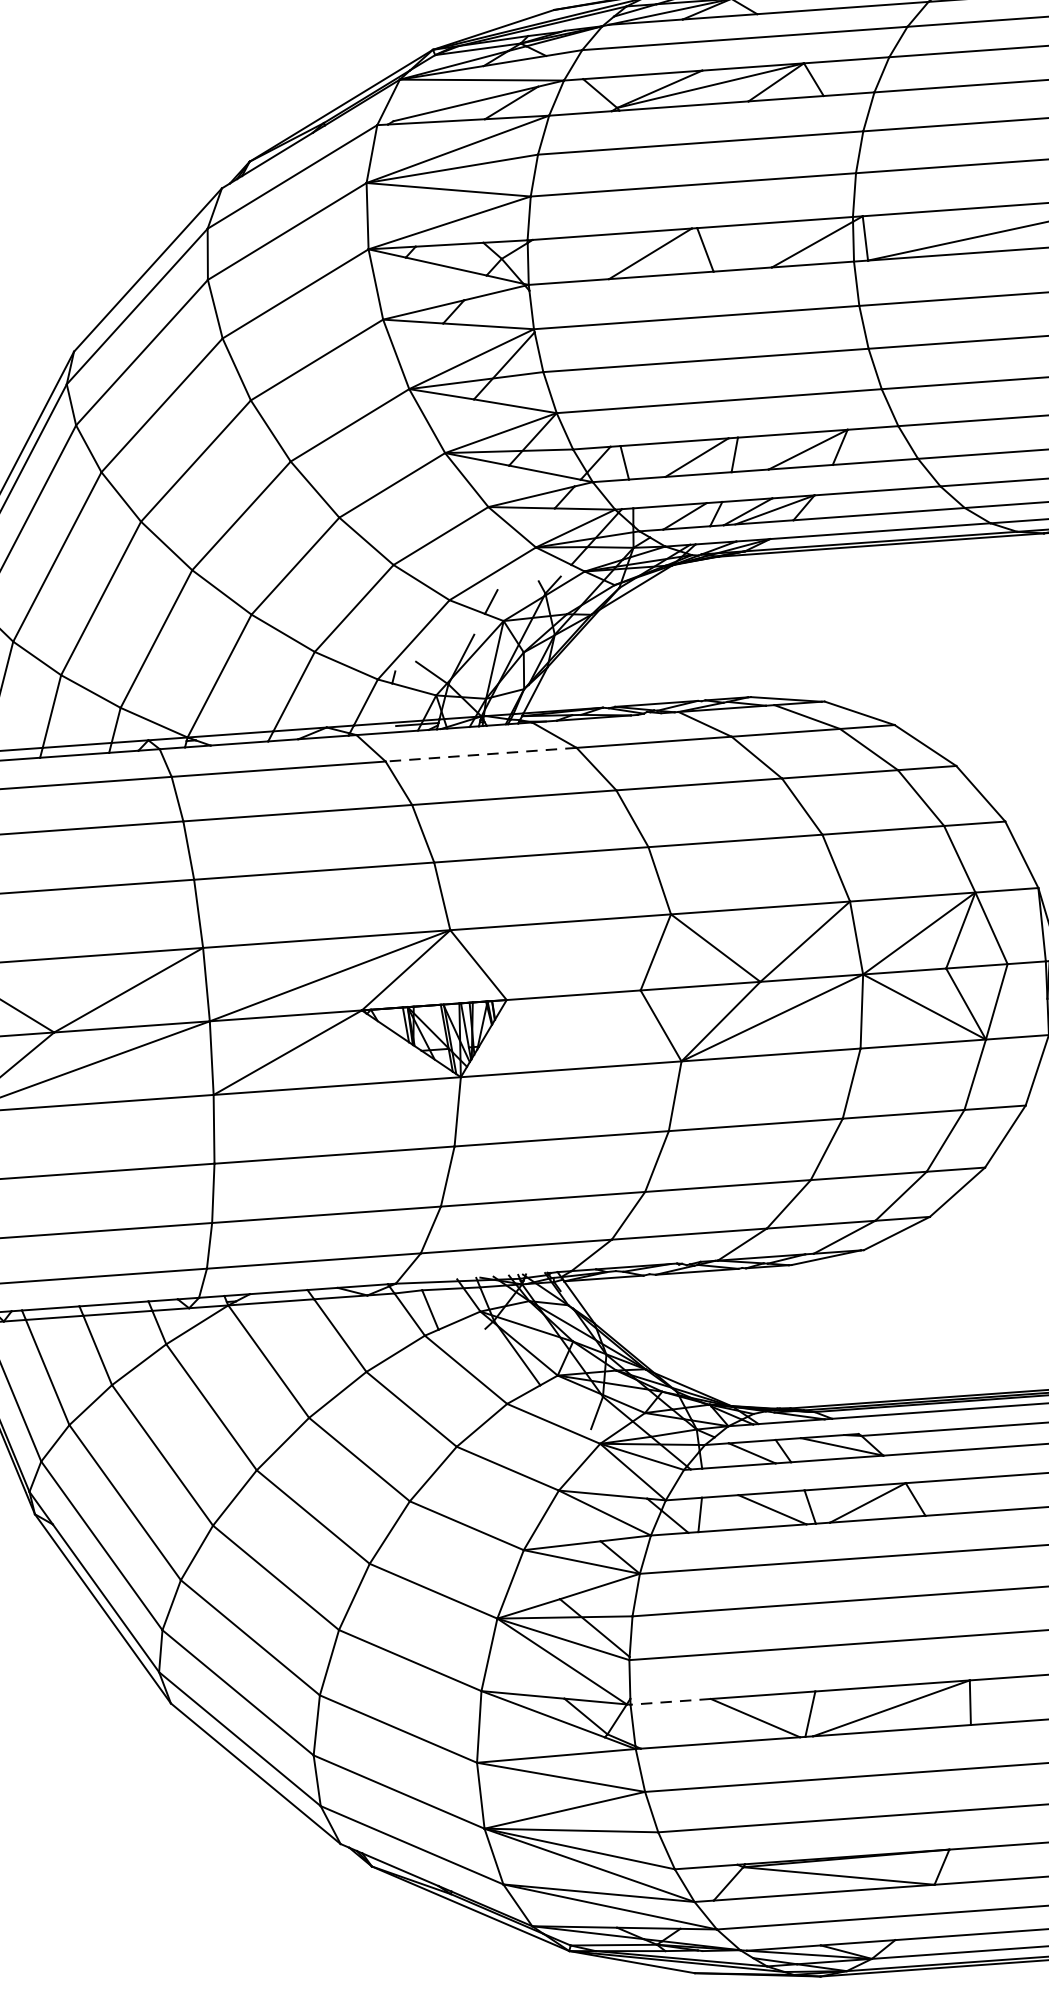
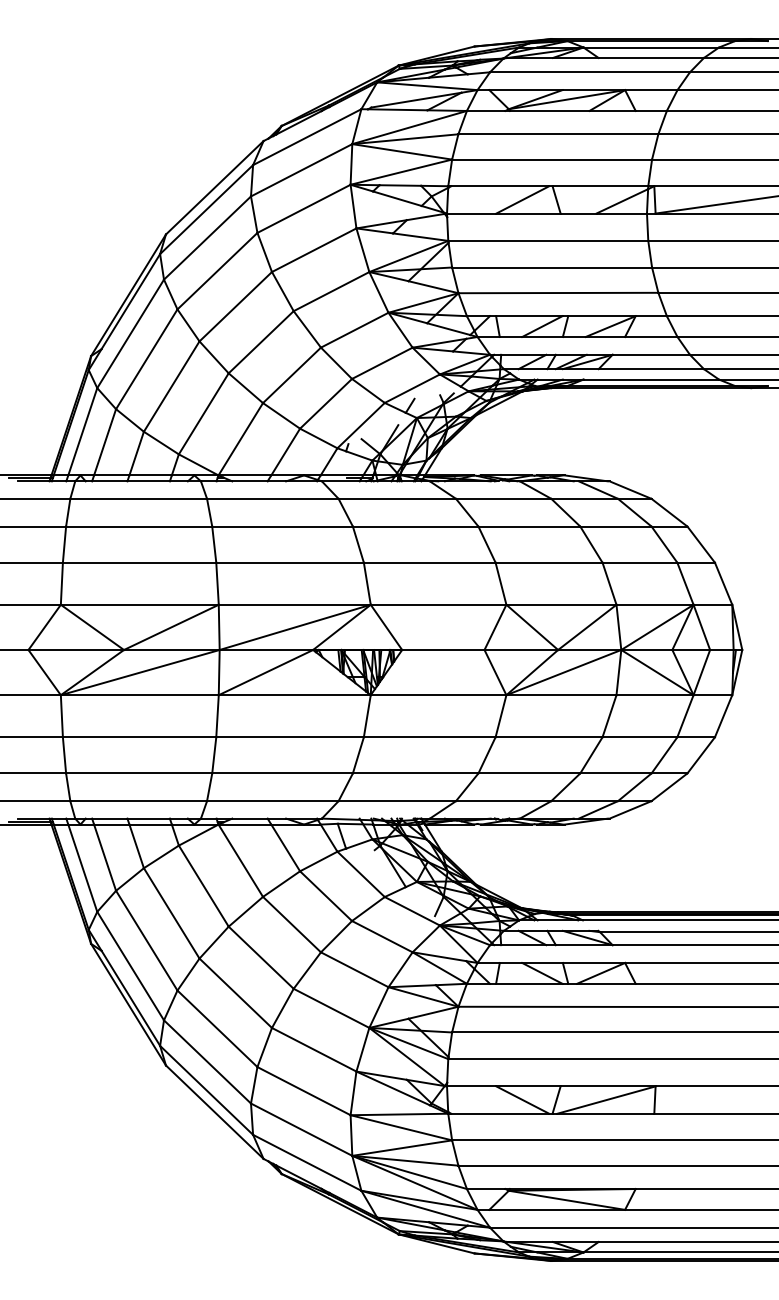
line: (481, 754) -> (397, 498), dashed -> solid
line: (670, 1701) -> (471, 1086), dashed -> solid

